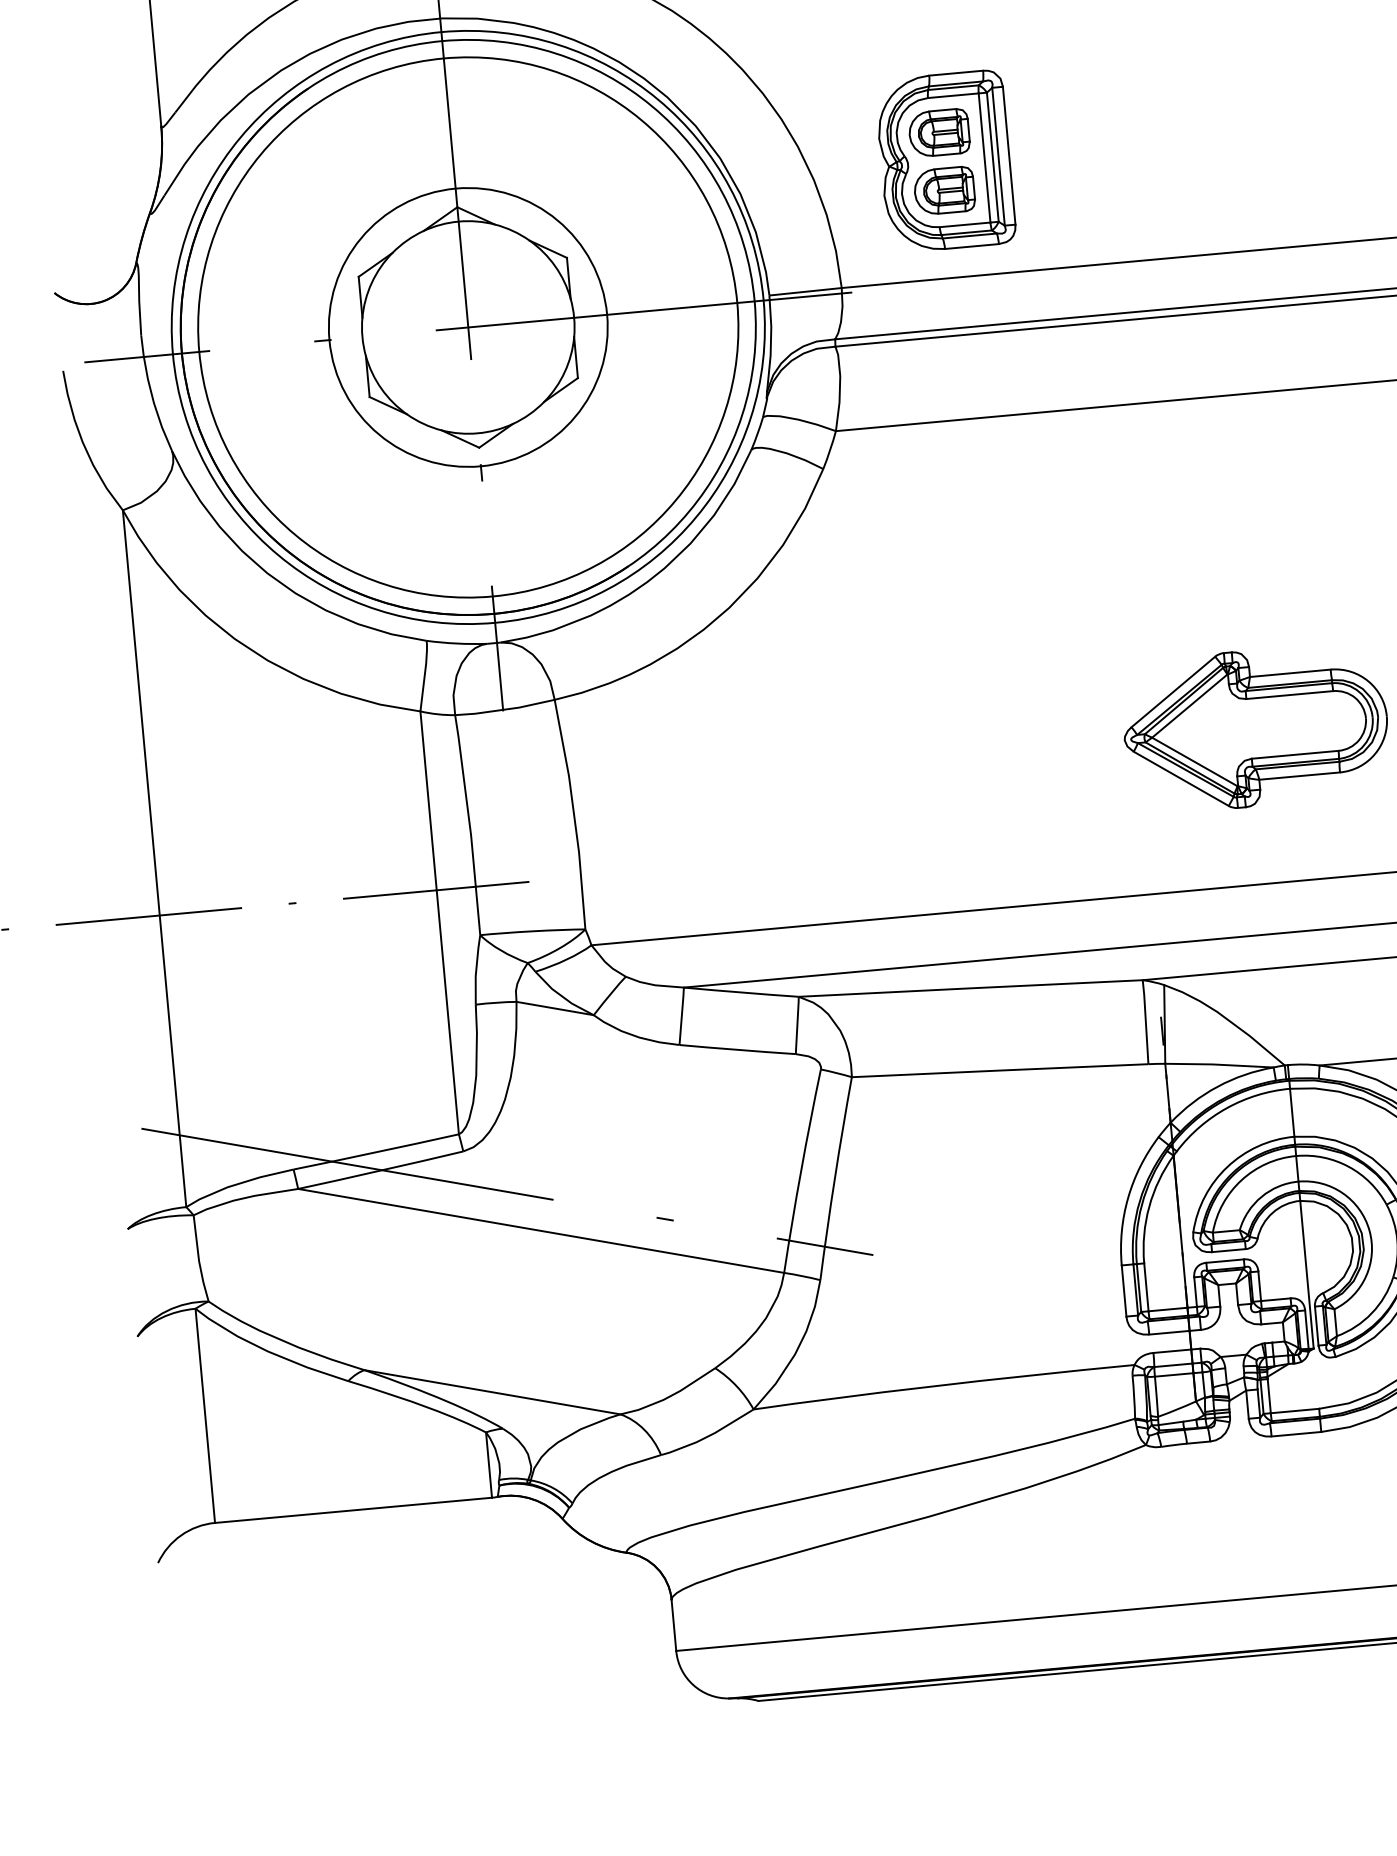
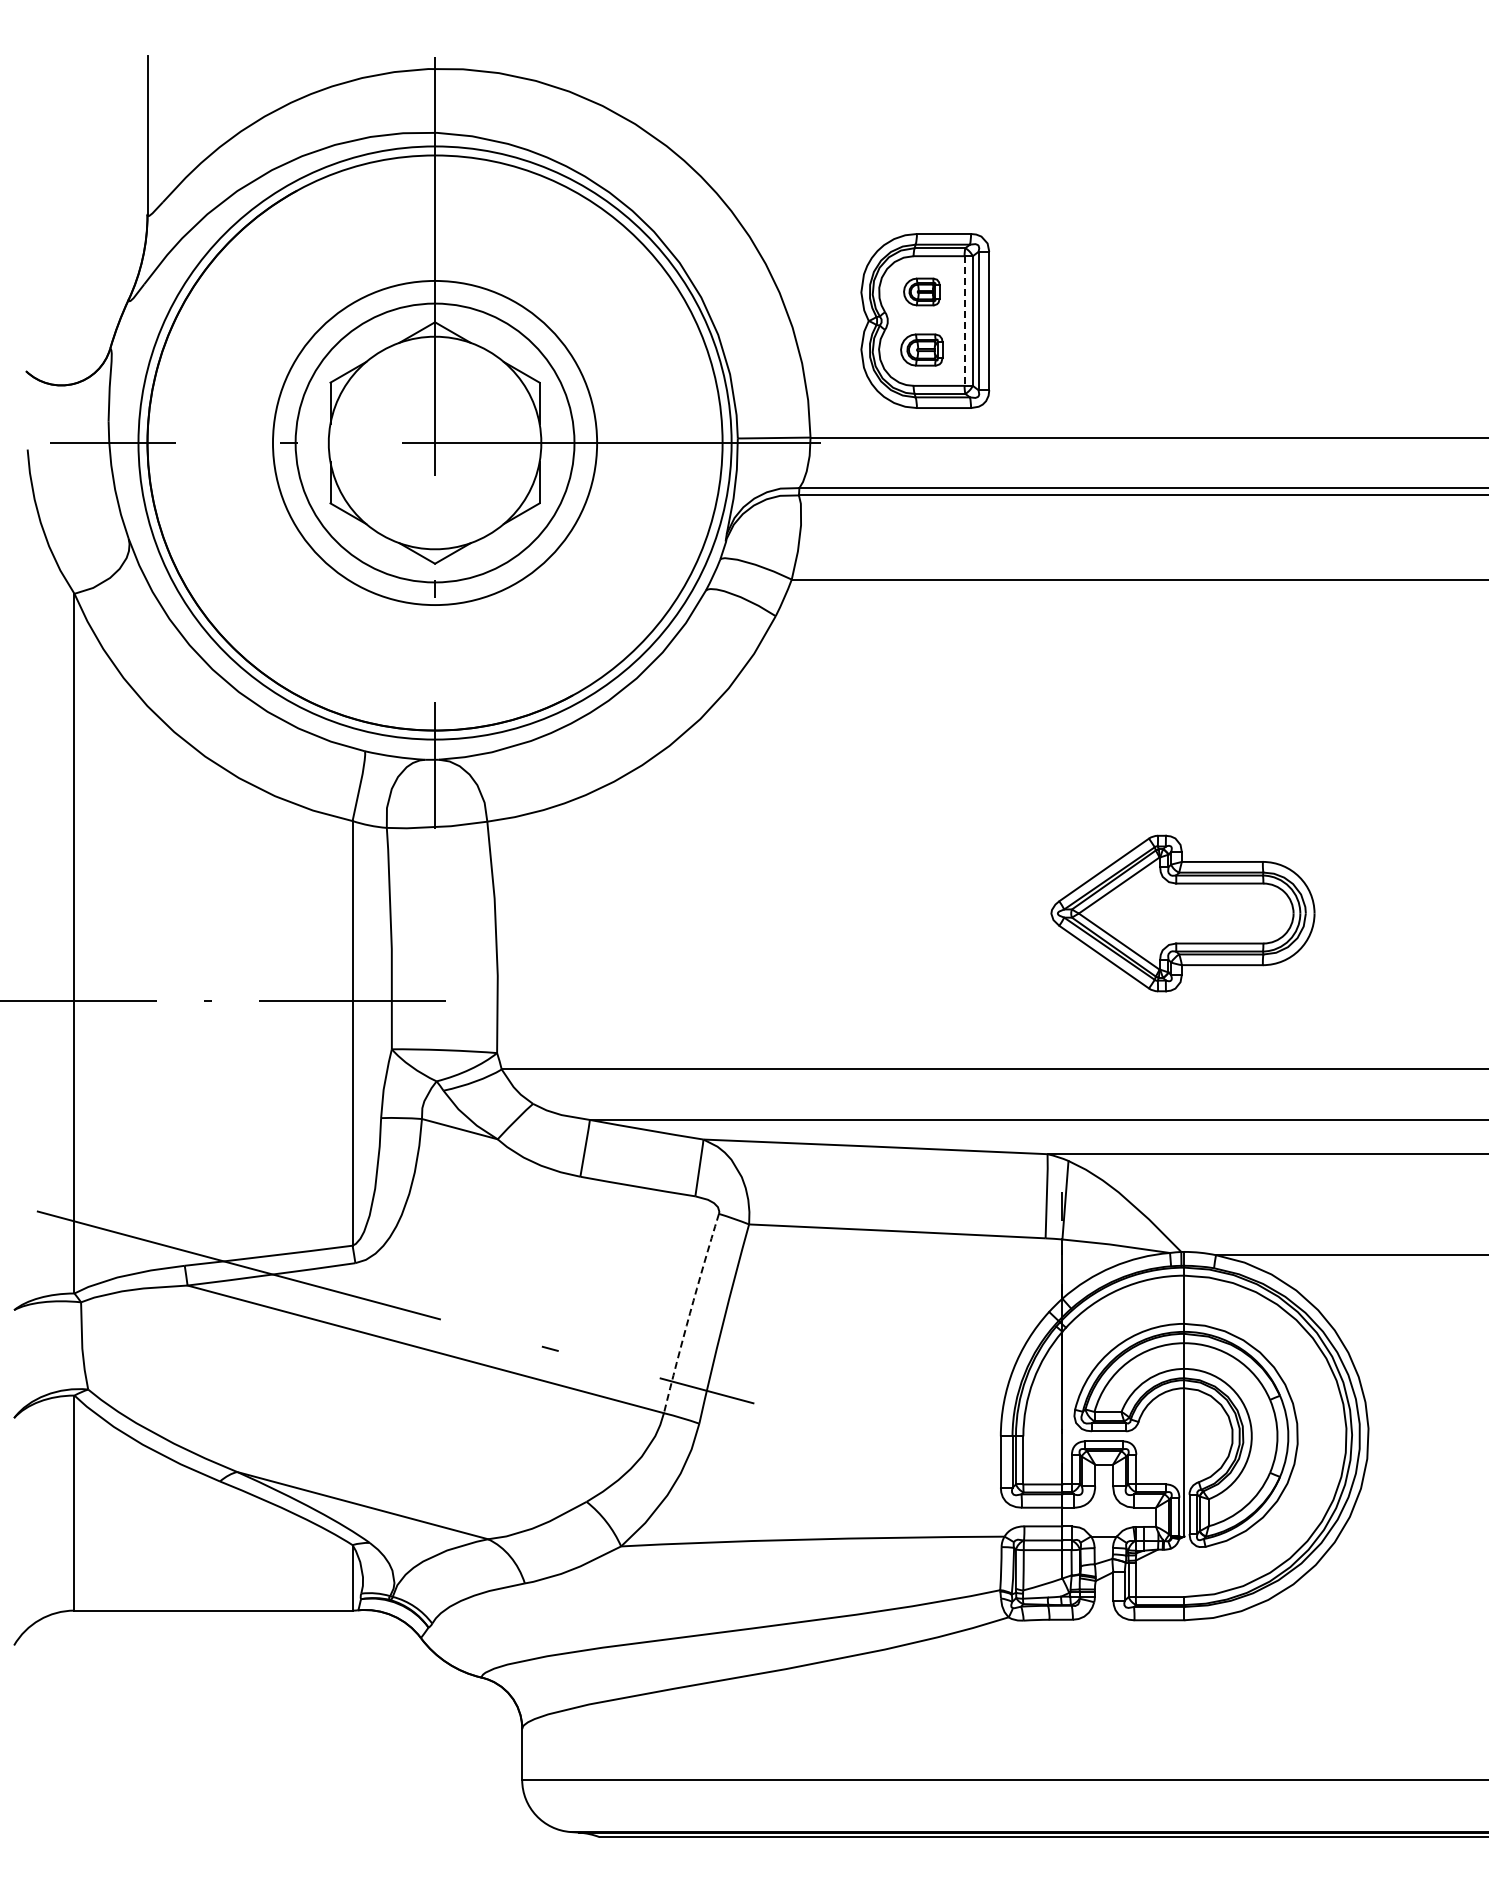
part: (939, 132) -> (921, 291), size x0.6
line: (984, 158) -> (964, 321), solid -> dashed
part: (944, 190) -> (921, 349), size x0.7
circle: (467, 327) -> (434, 442), size x0.6
arc: (801, 1171) -> (690, 1313), solid -> dashed

